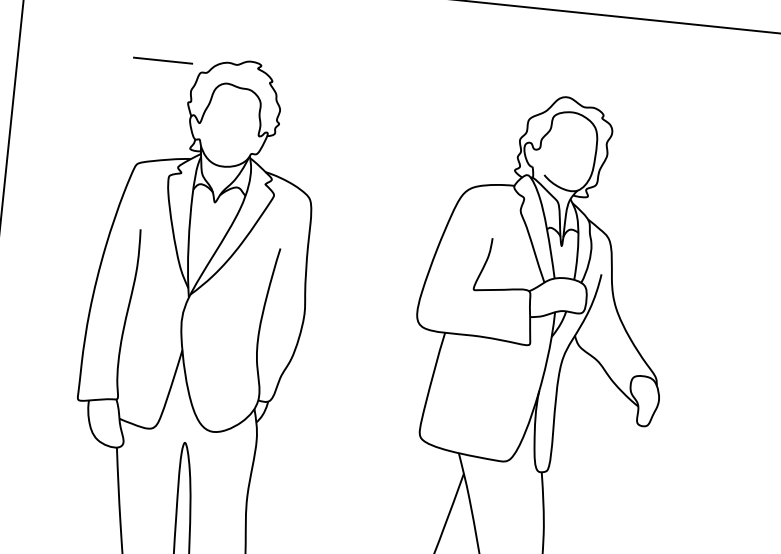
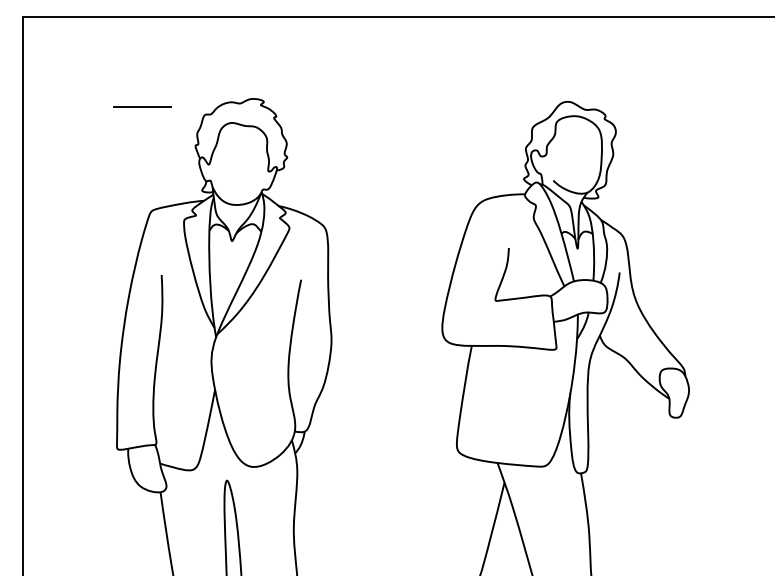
line: (163, 60) -> (142, 106), moved

